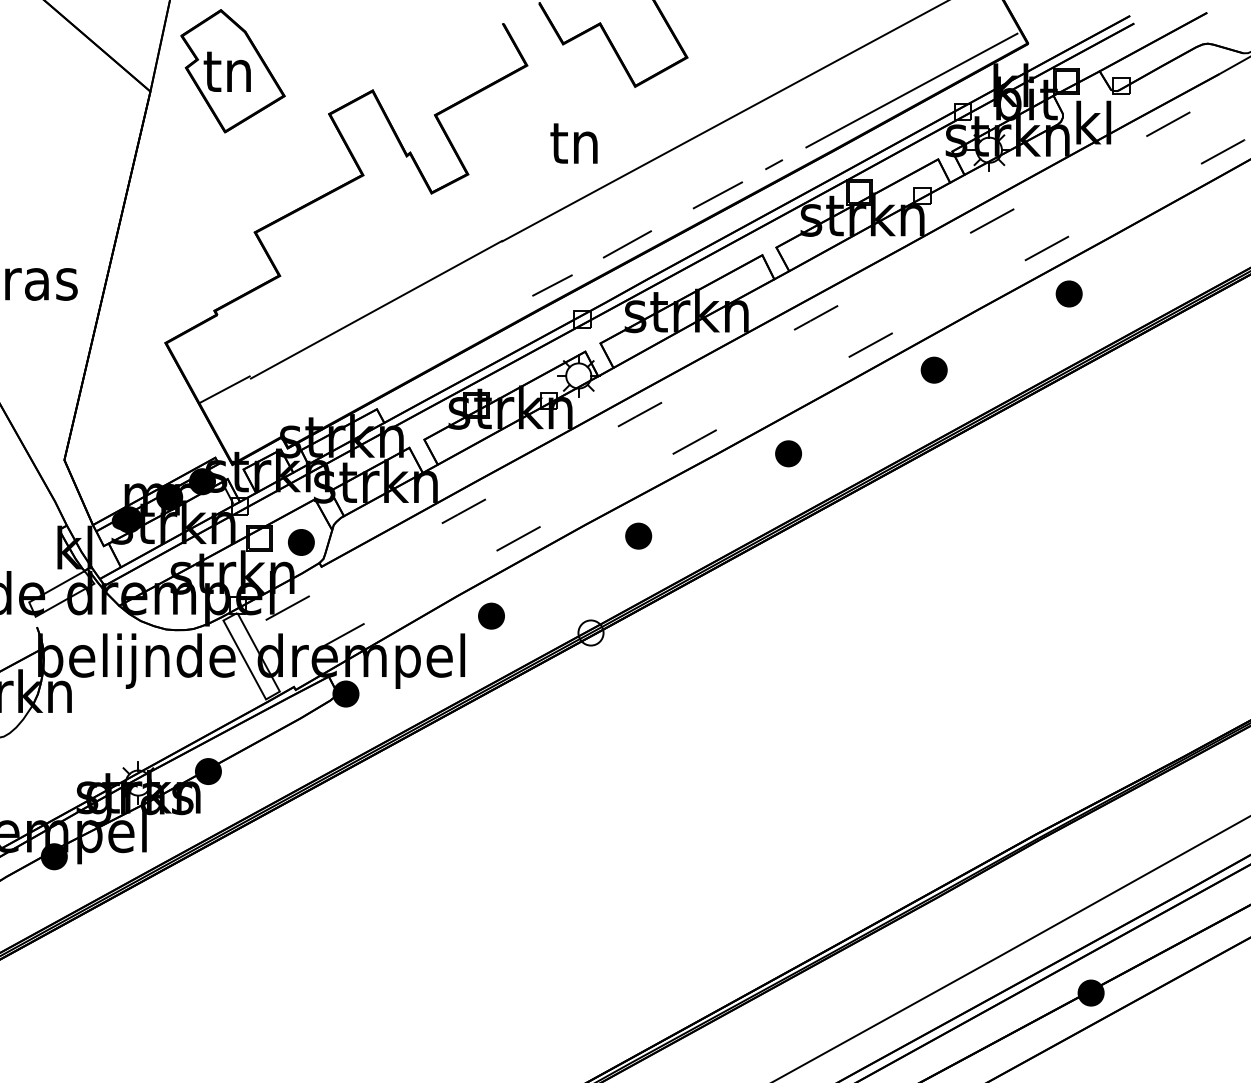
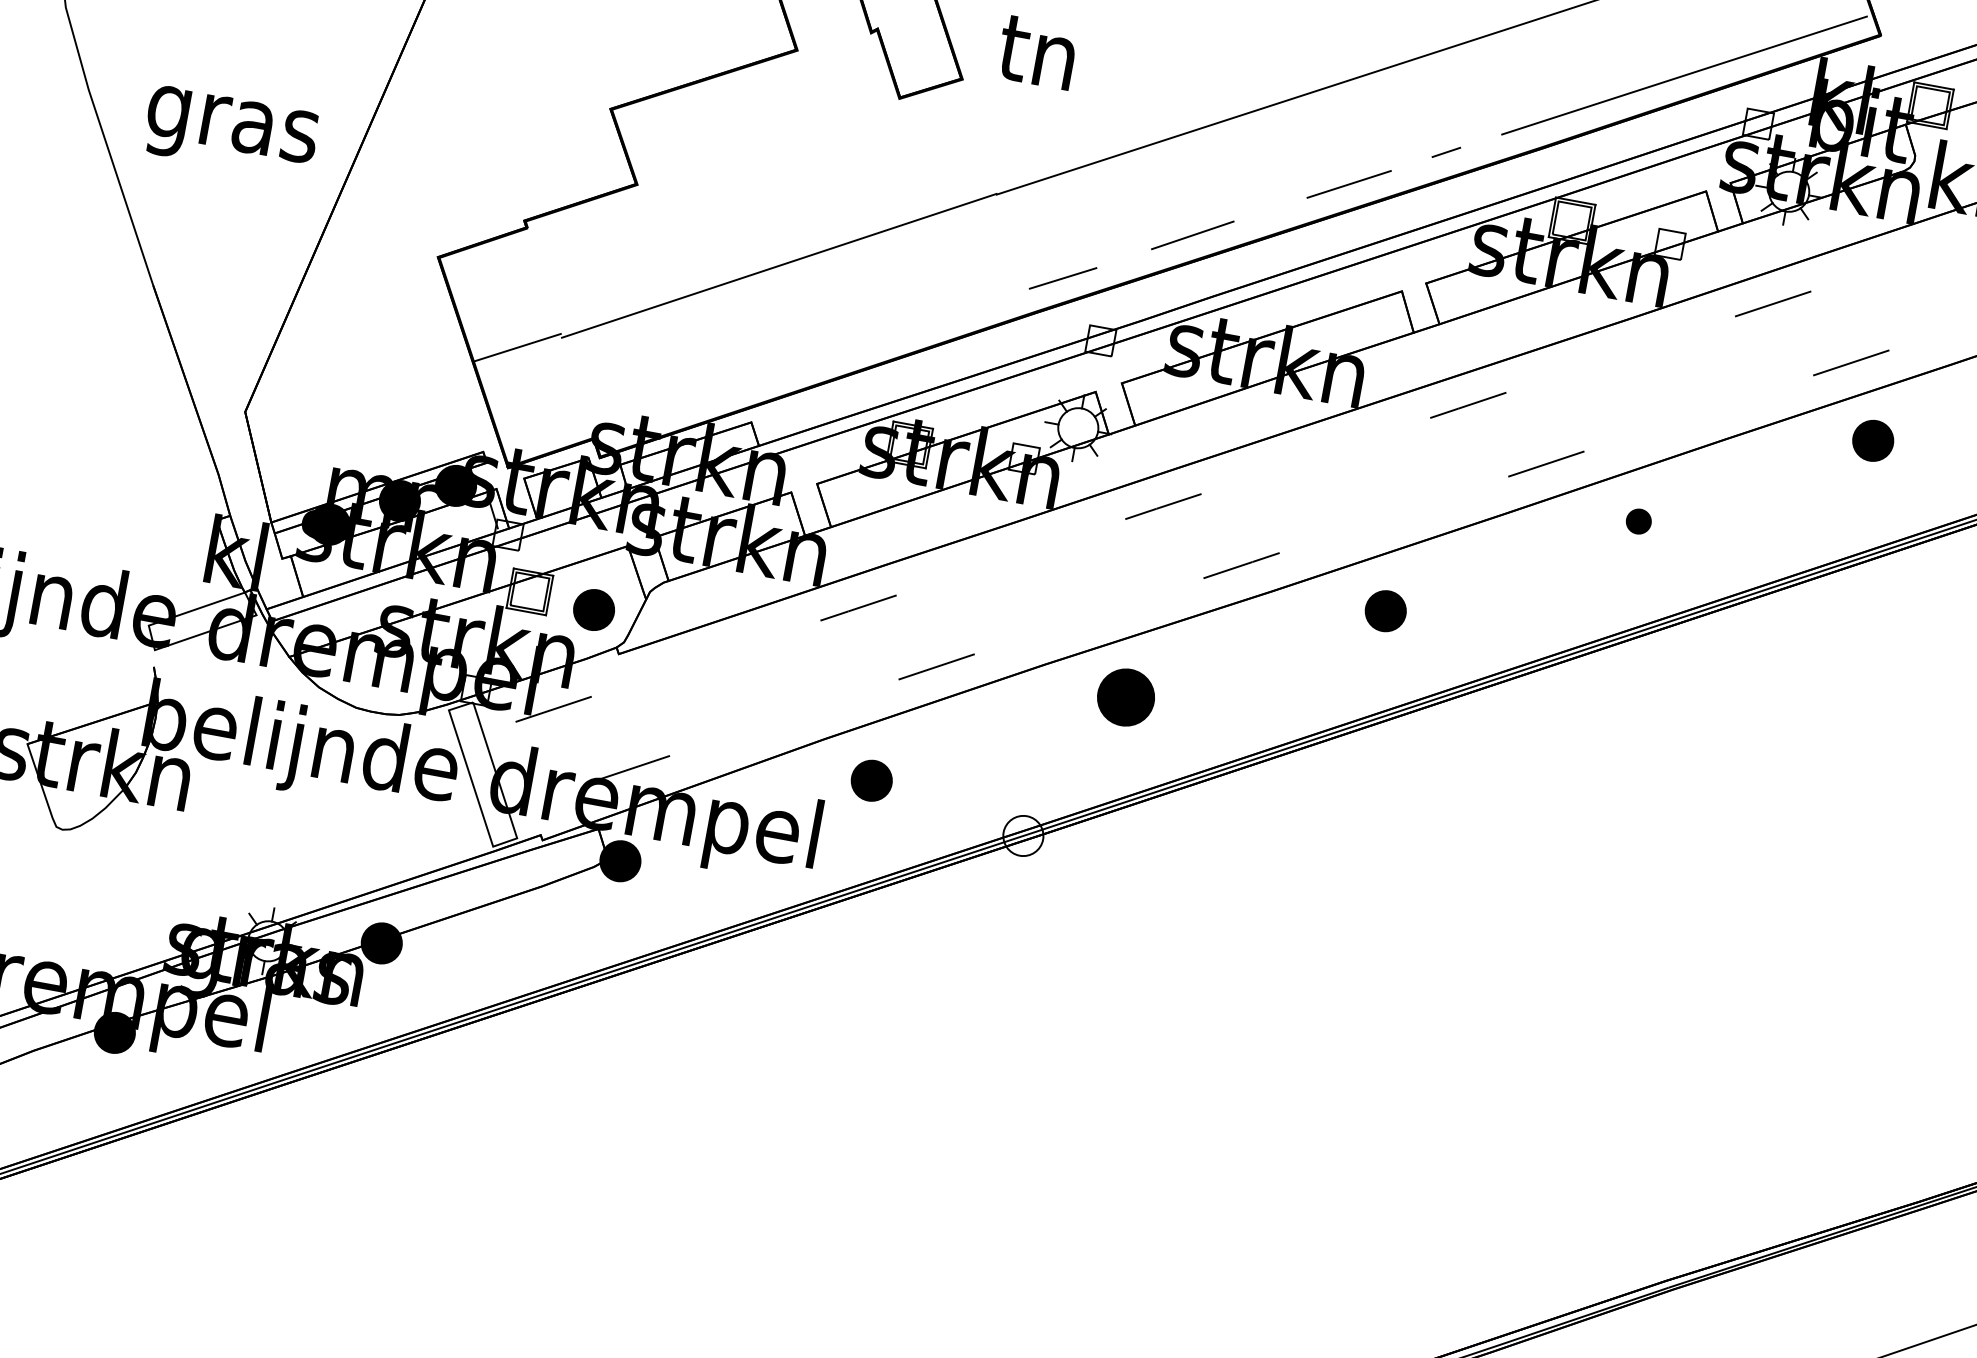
text: (573, 143) -> (1036, 52), moved
part: (933, 369) -> (1638, 520), size x0.6
part: (638, 535) -> (1126, 696), size x1.4

